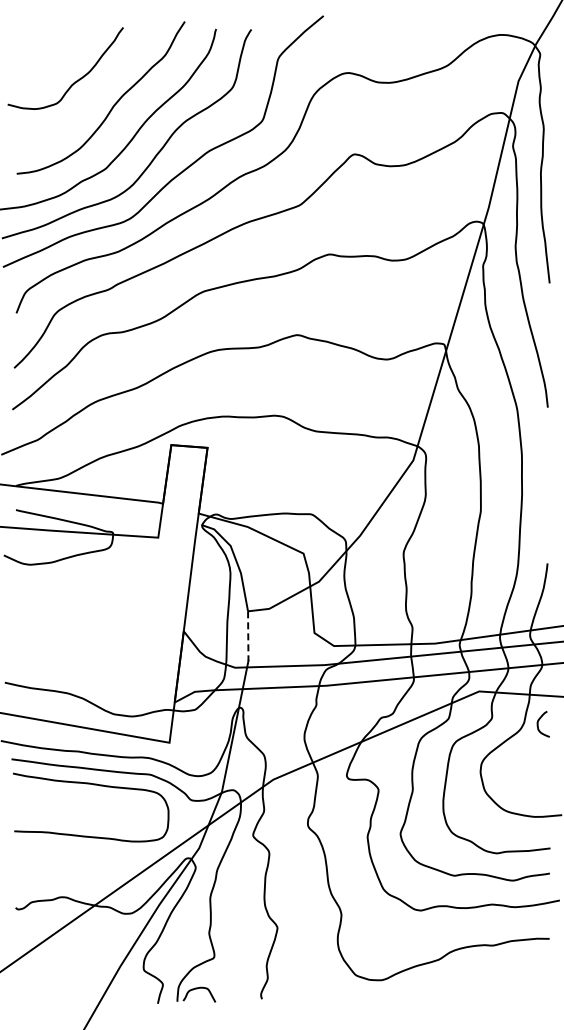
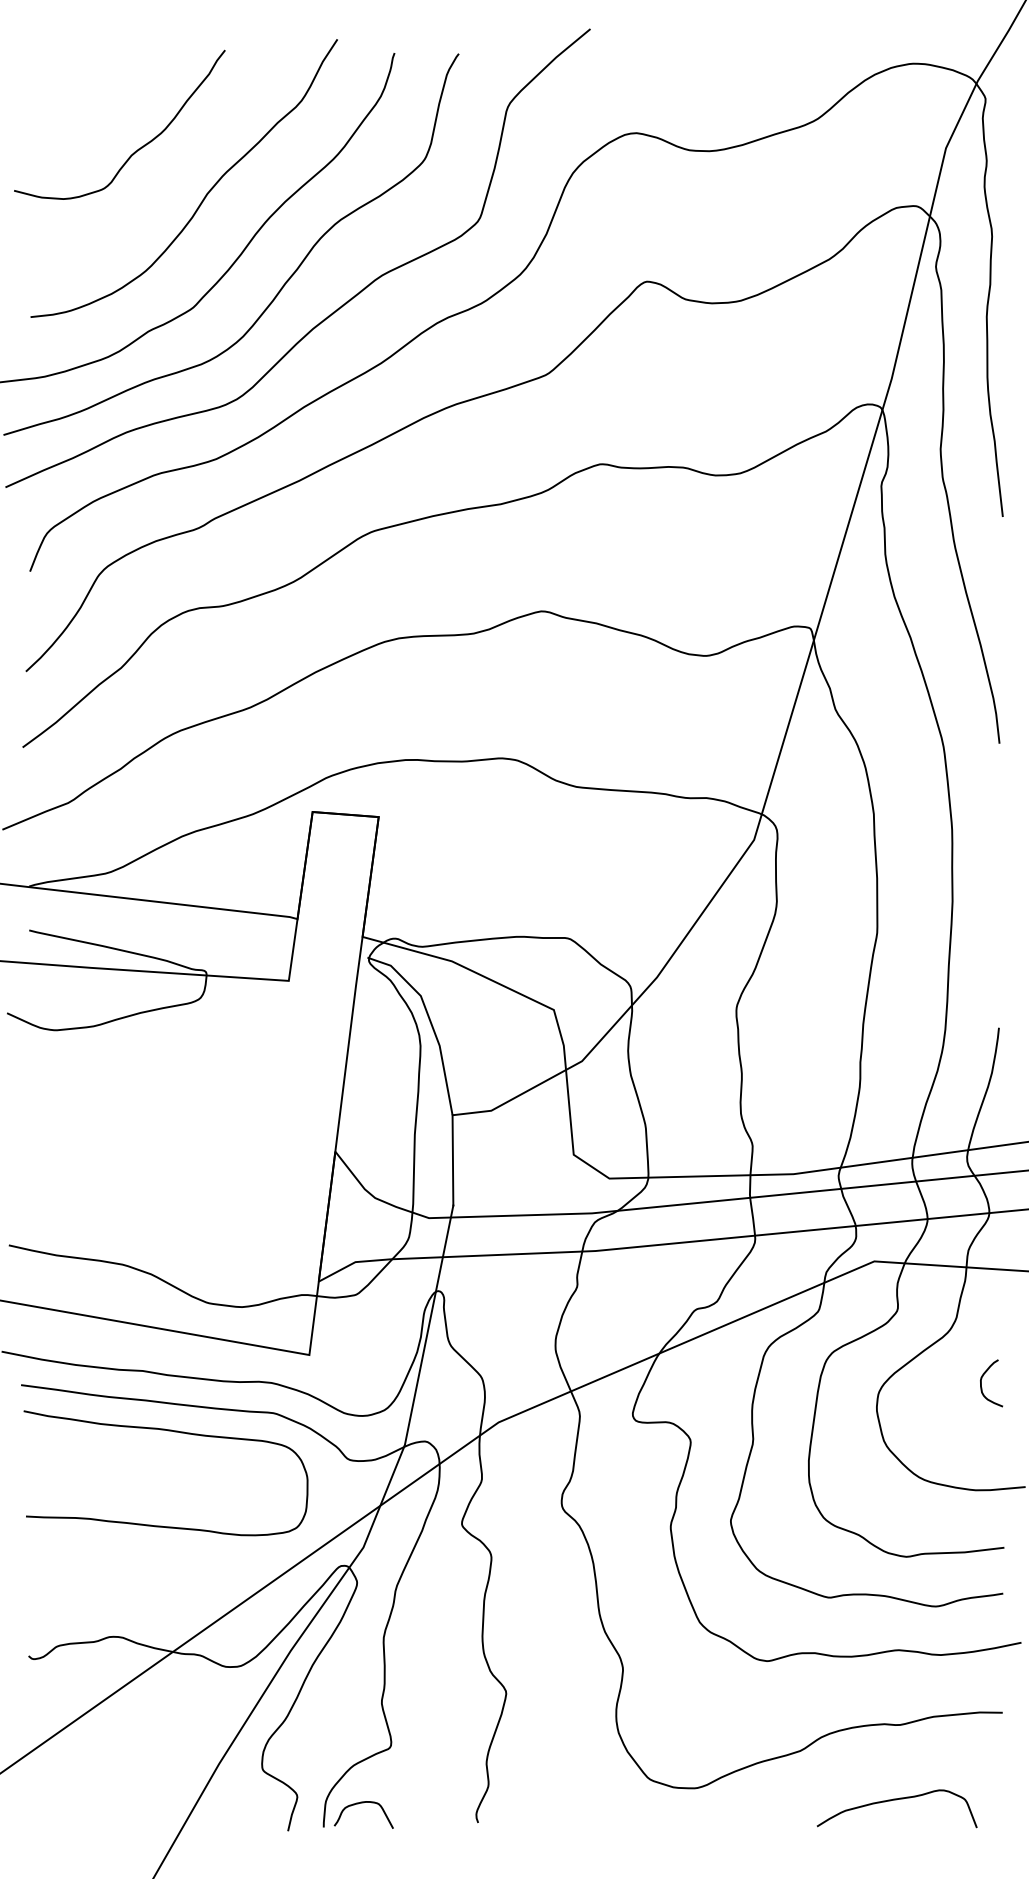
line: (248, 636) -> (453, 1161), dashed -> solid
curve: (538, 723) -> (982, 1381), moved
curve: (491, 987) -> (896, 1801), added

